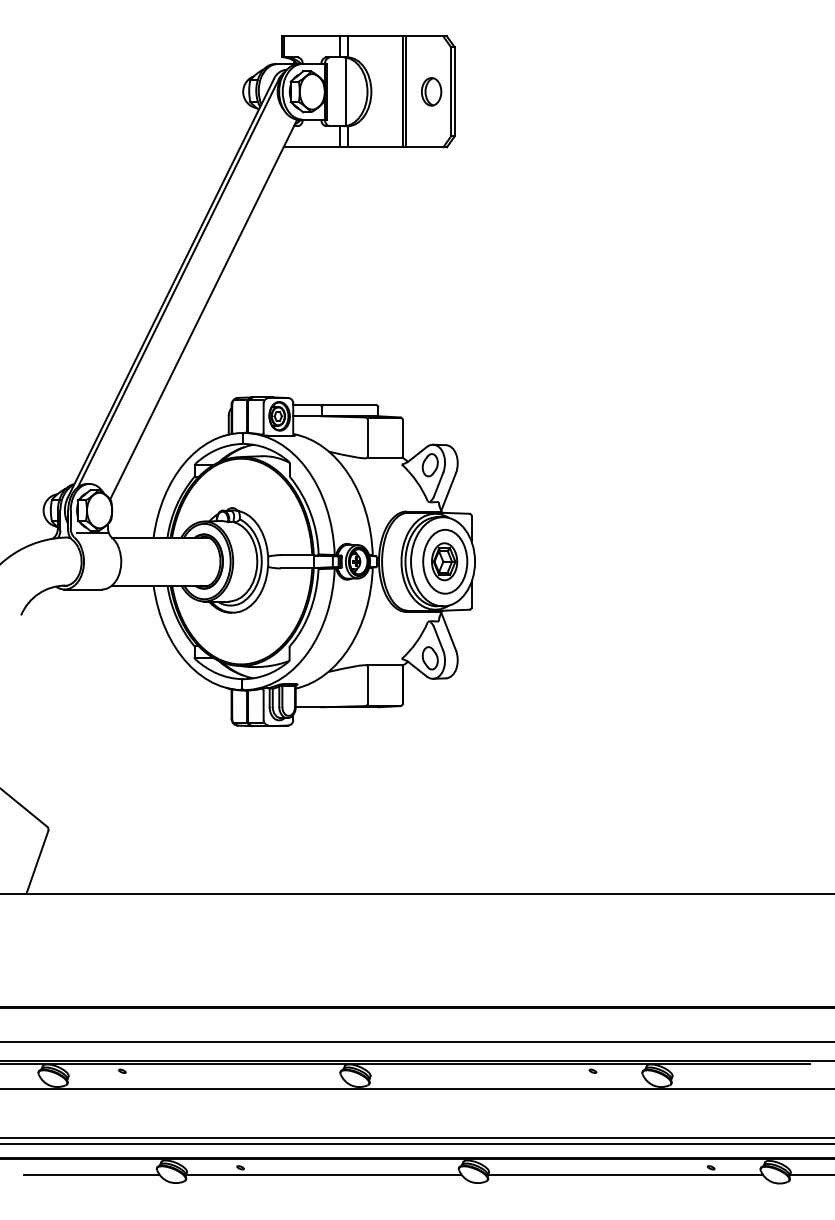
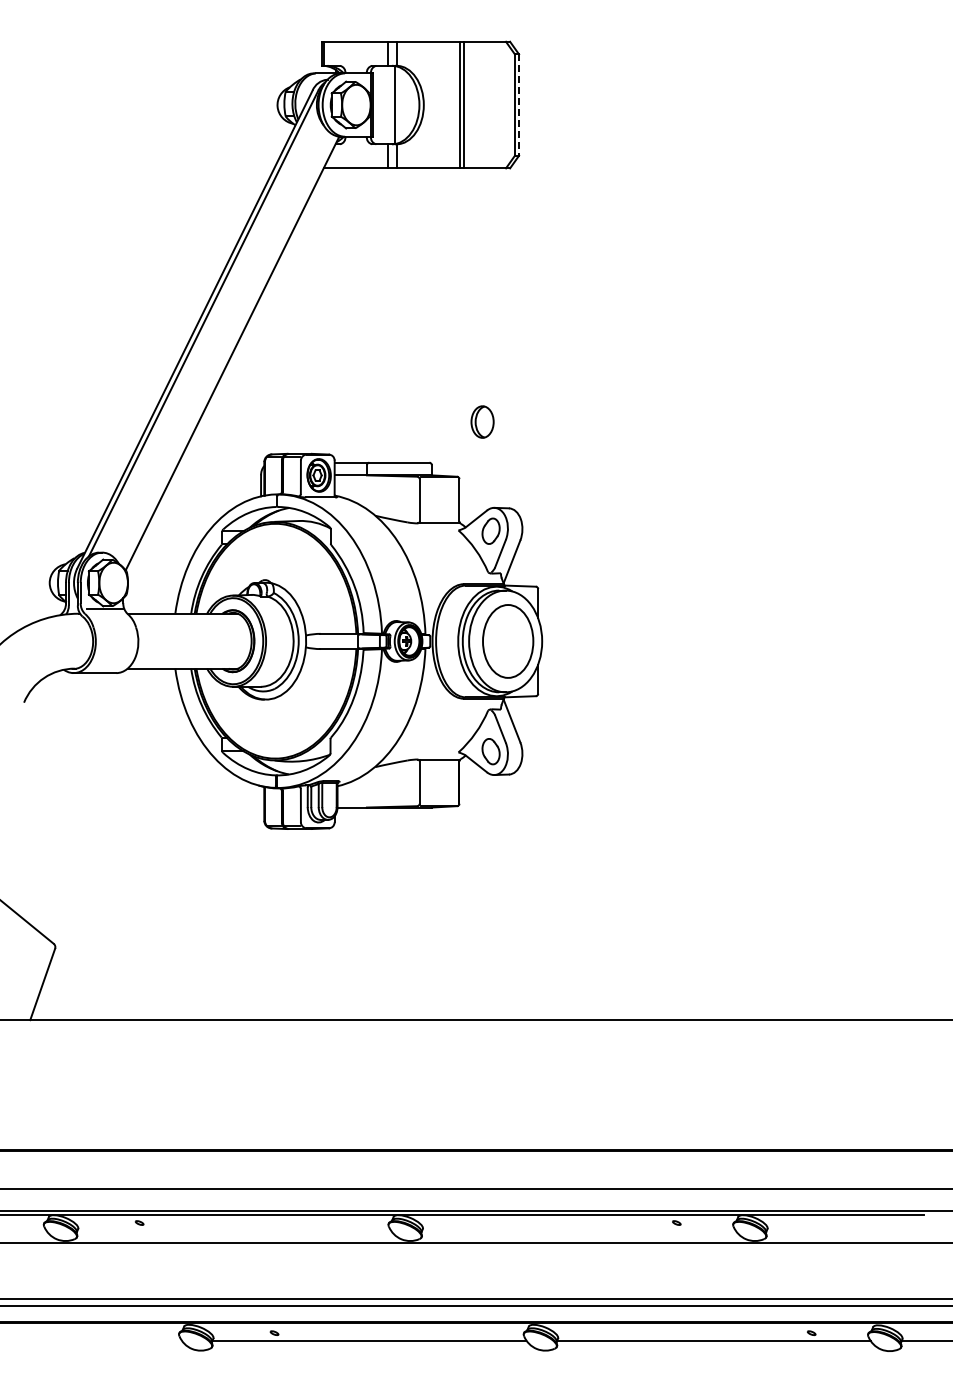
part: (431, 91) -> (482, 421), moved
line: (455, 92) -> (519, 105), solid -> dashed
part: (444, 561) -> (507, 641), removed
line: (91, 1175) -> (104, 1341), removed

